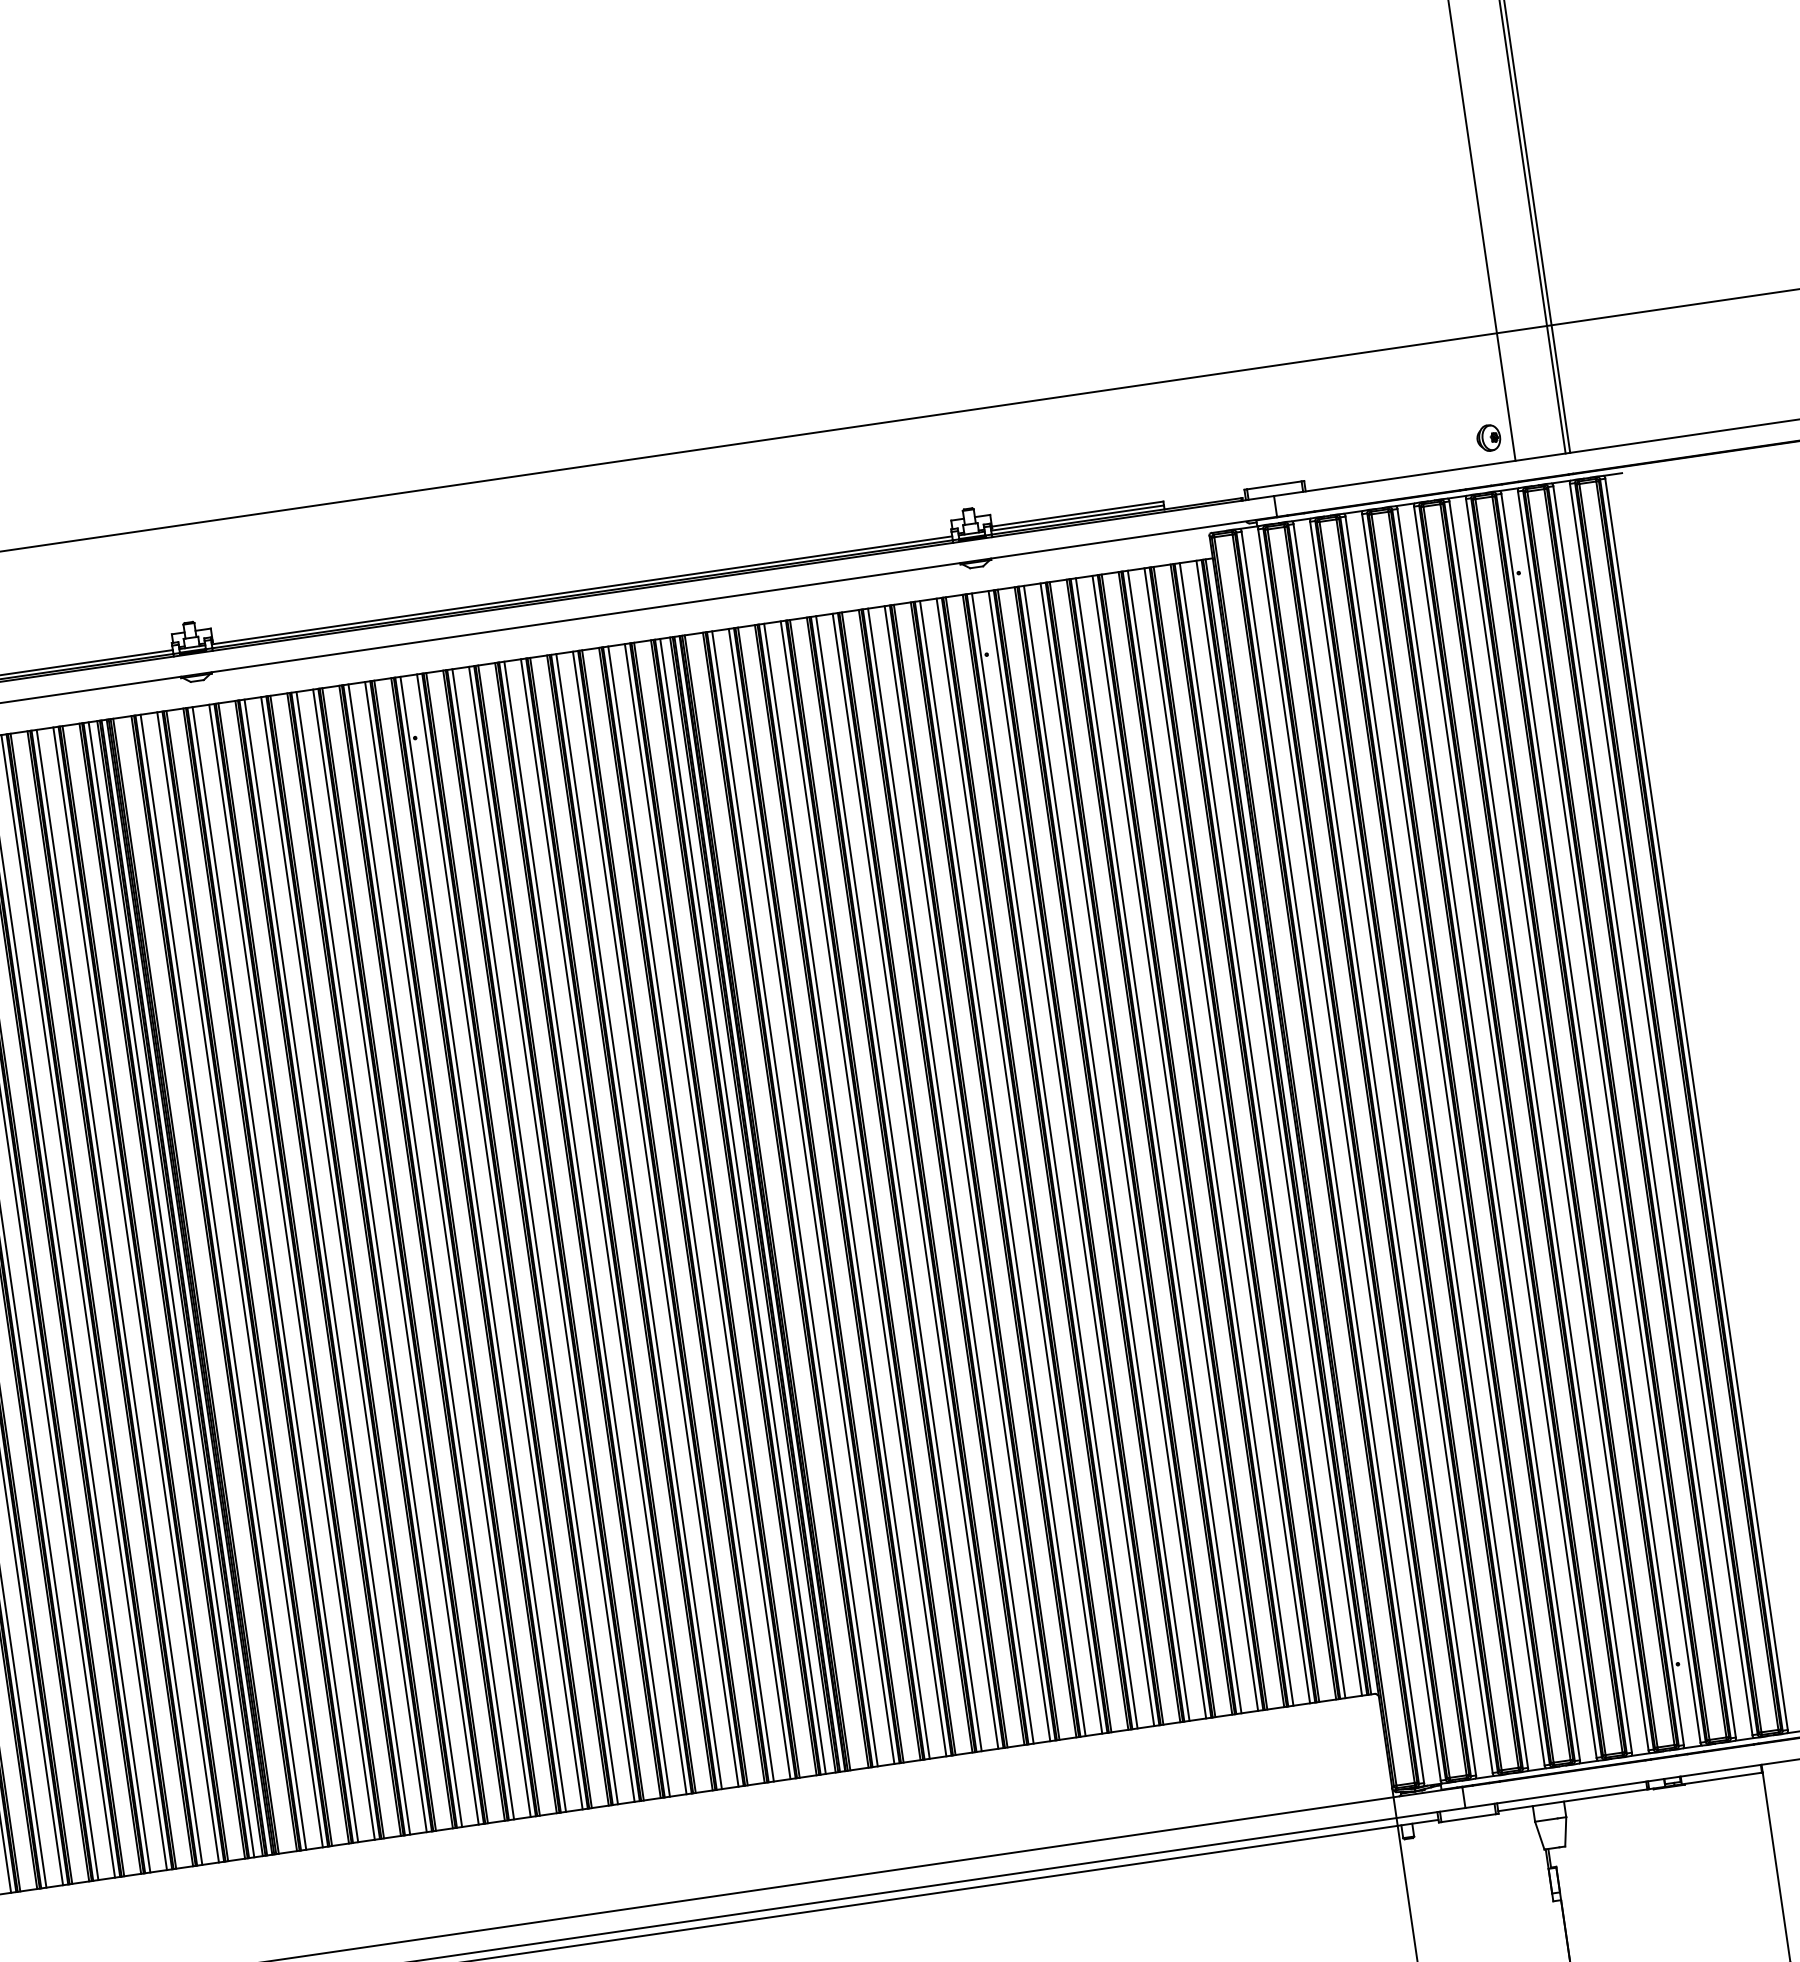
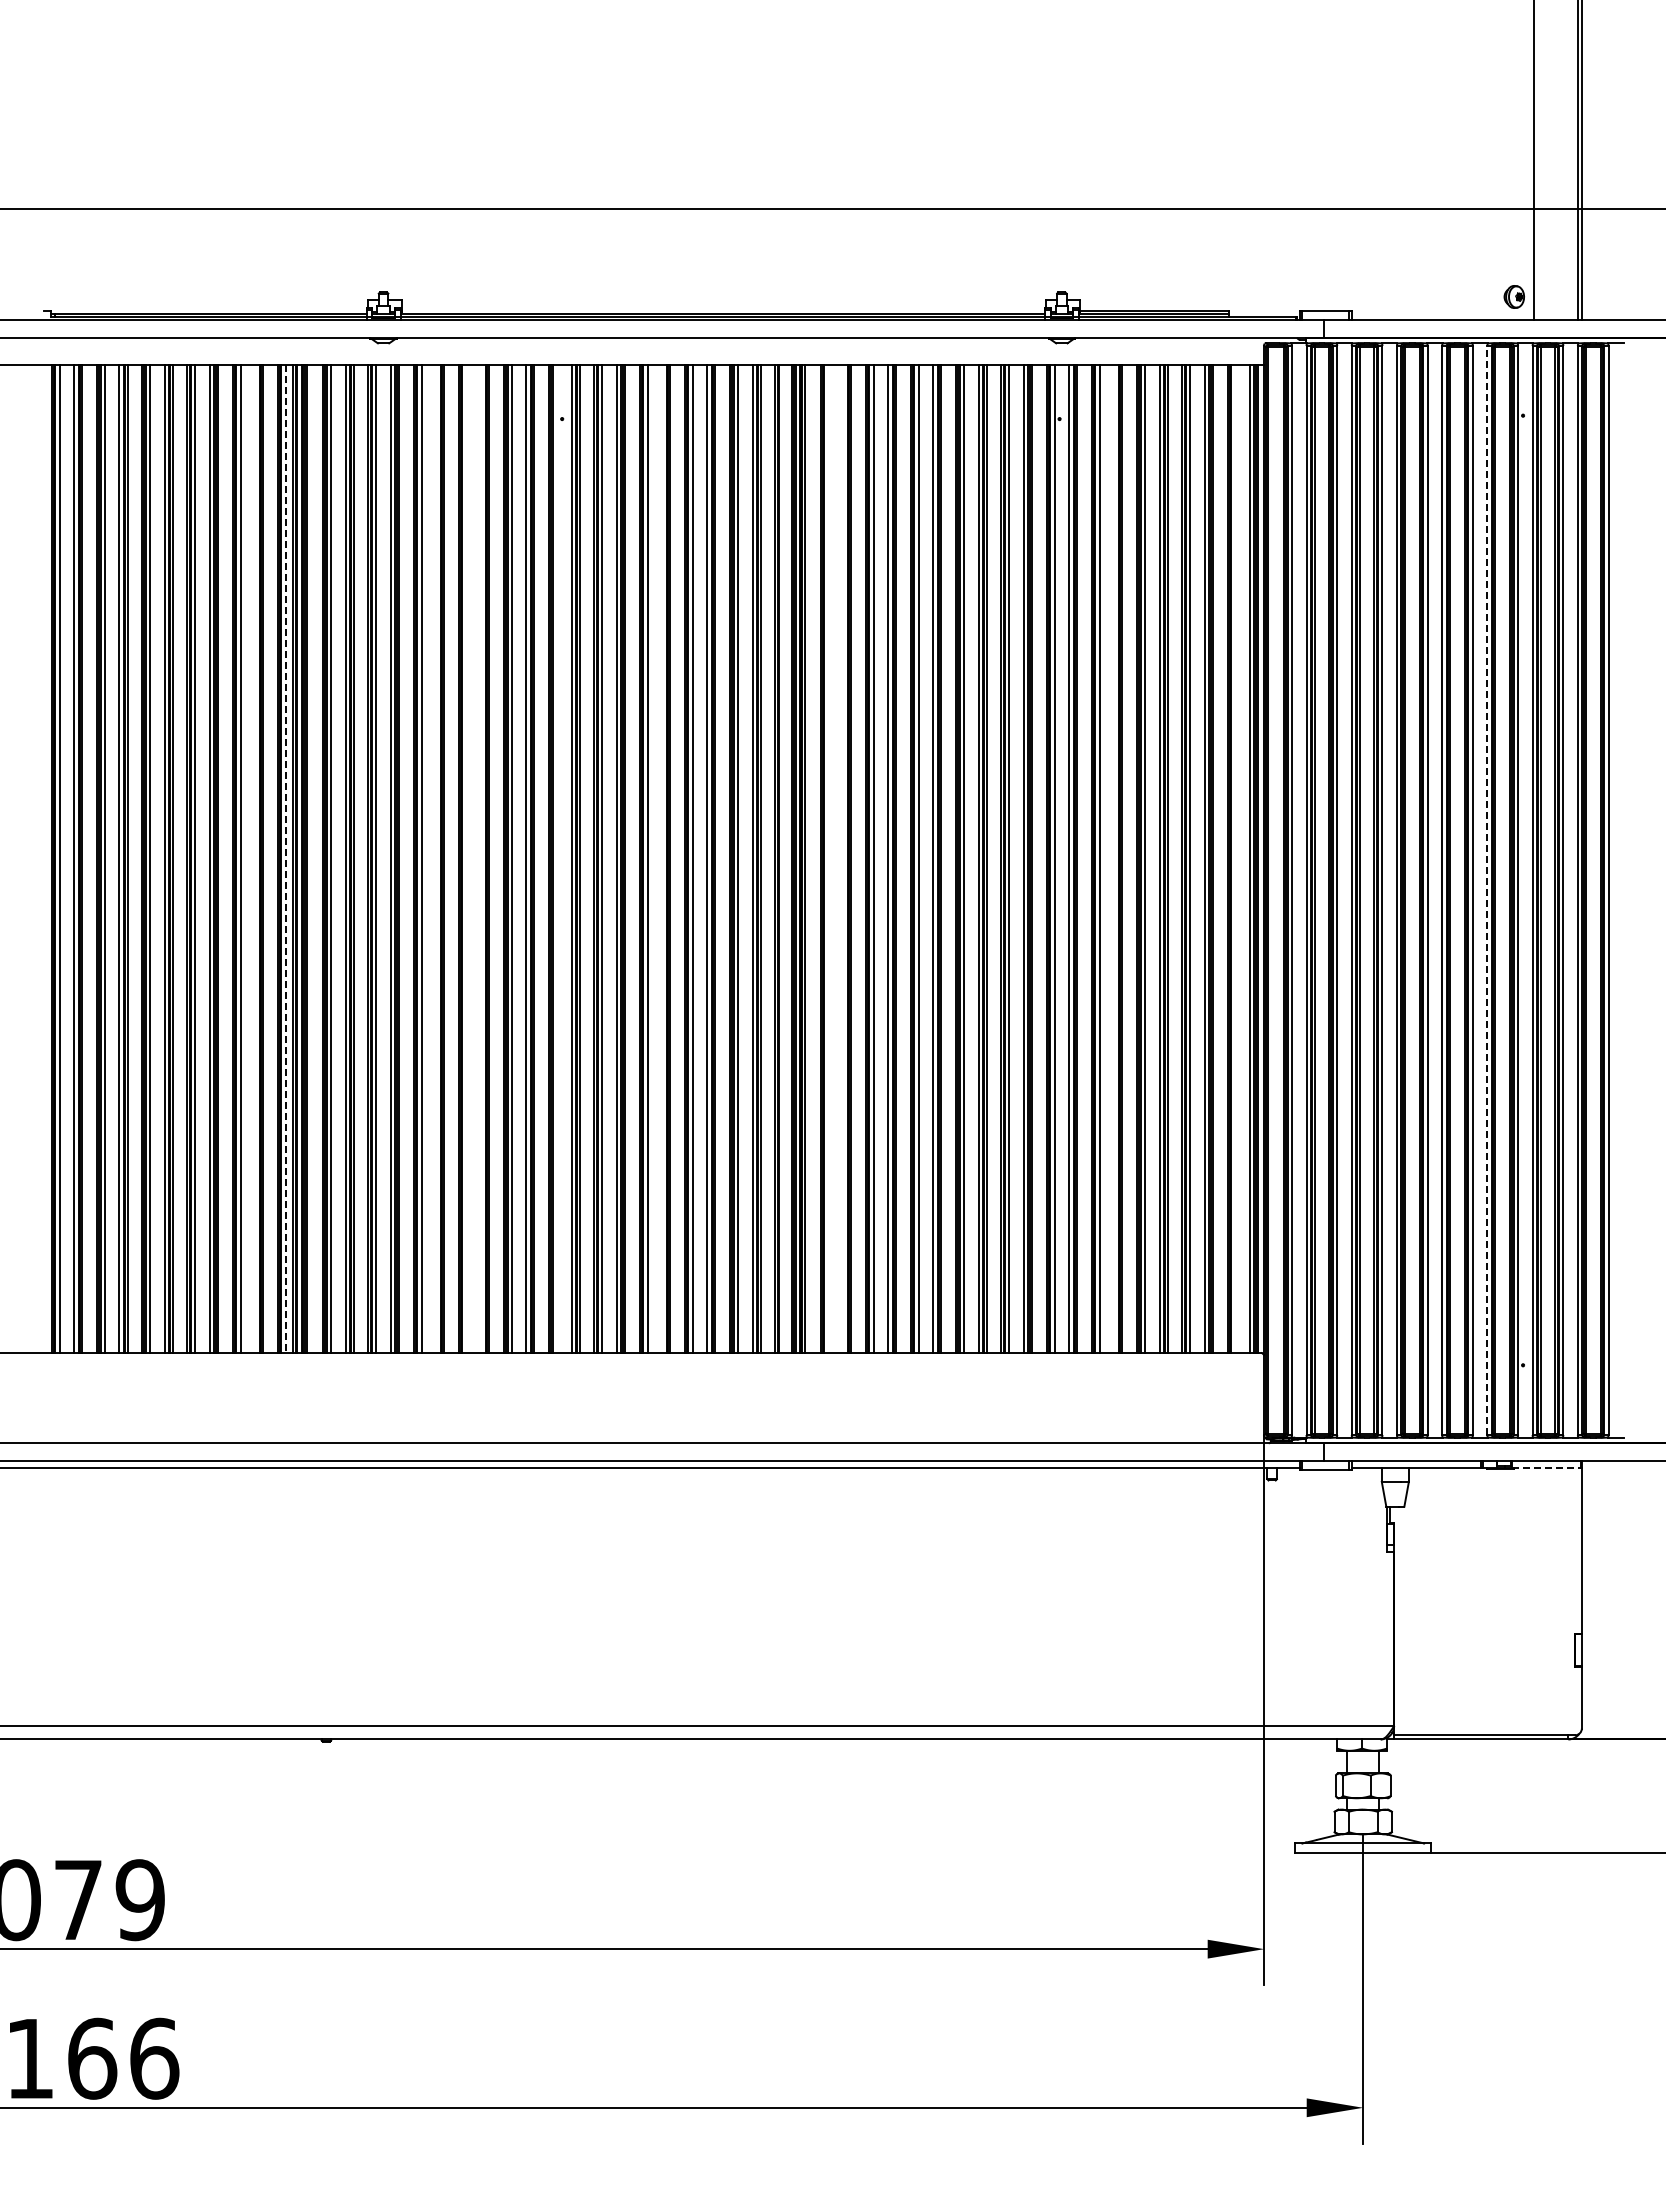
line: (1557, 1124) -> (1487, 890), solid -> dashed
line: (1262, 1130) -> (1235, 858), removed
line: (1123, 1150) -> (1114, 858), removed
line: (812, 1195) -> (843, 858), removed
line: (794, 1198) -> (828, 858), removed
line: (743, 1205) -> (783, 858), removed
line: (604, 1226) -> (662, 858), removed
line: (483, 1243) -> (557, 858), removed
line: (396, 1256) -> (481, 858), removed
line: (378, 1259) -> (466, 858), removed
line: (344, 1264) -> (436, 858), removed
line: (170, 1289) -> (285, 858), solid -> dashed
line: (136, 1294) -> (255, 858), removed
line: (1722, 1778) -> (1546, 1468), solid -> dashed

